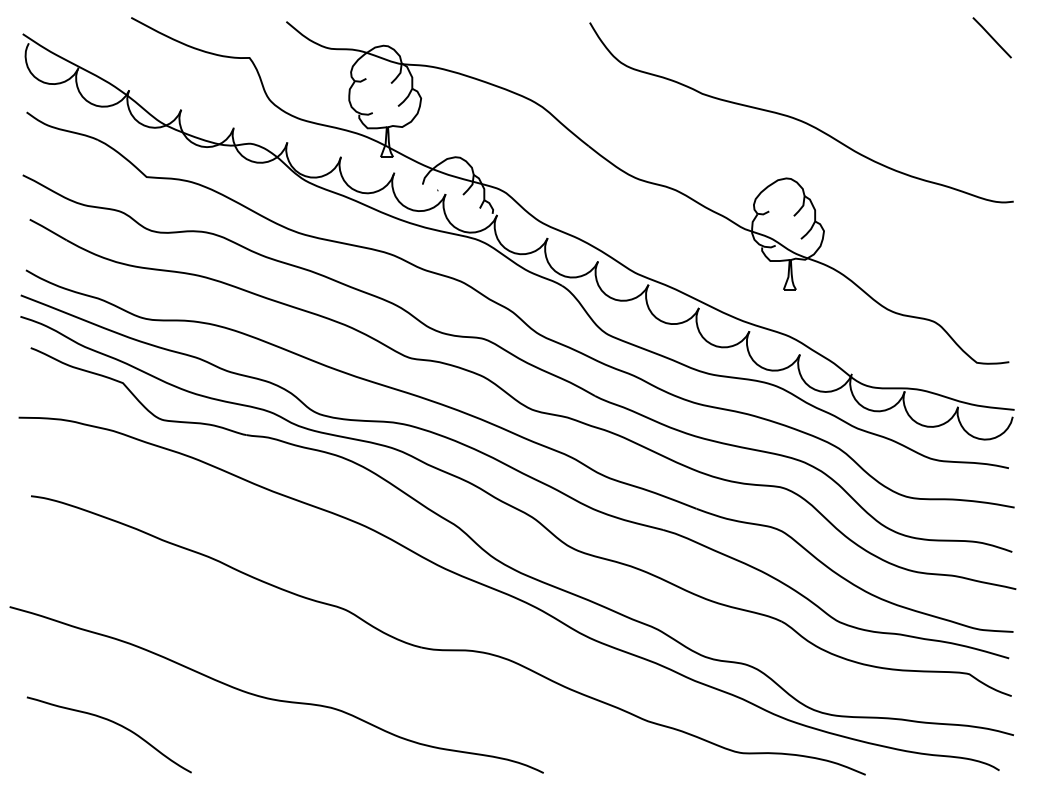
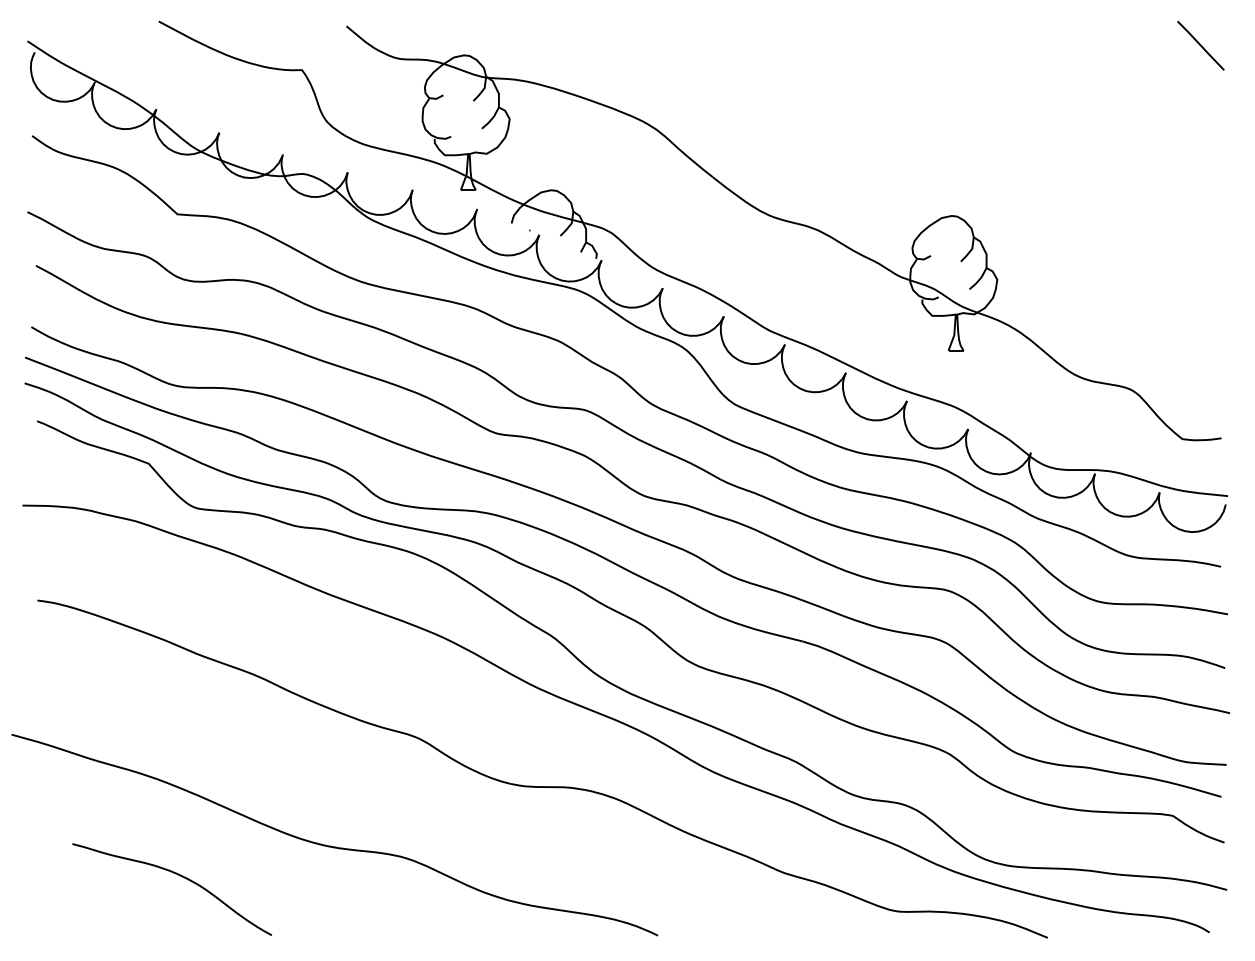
curve: (800, 119) -> (968, 144), removed
curve: (113, 723) -> (177, 875), moved

